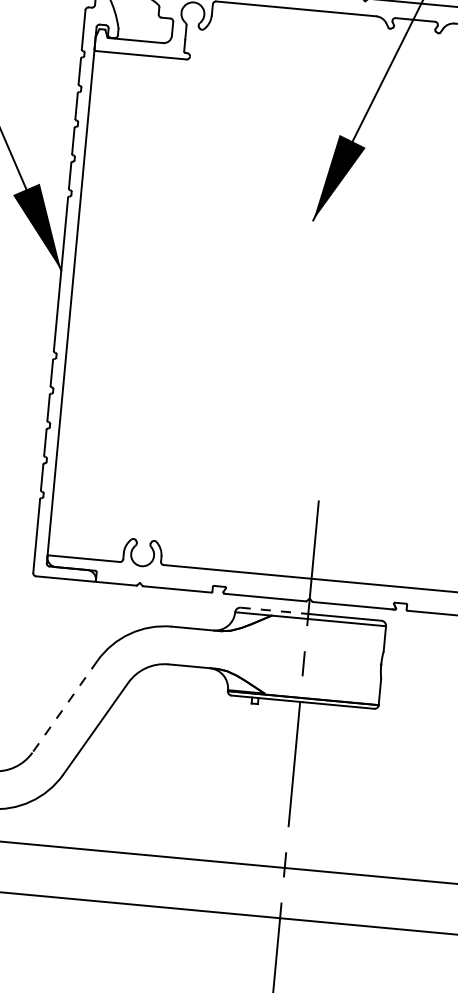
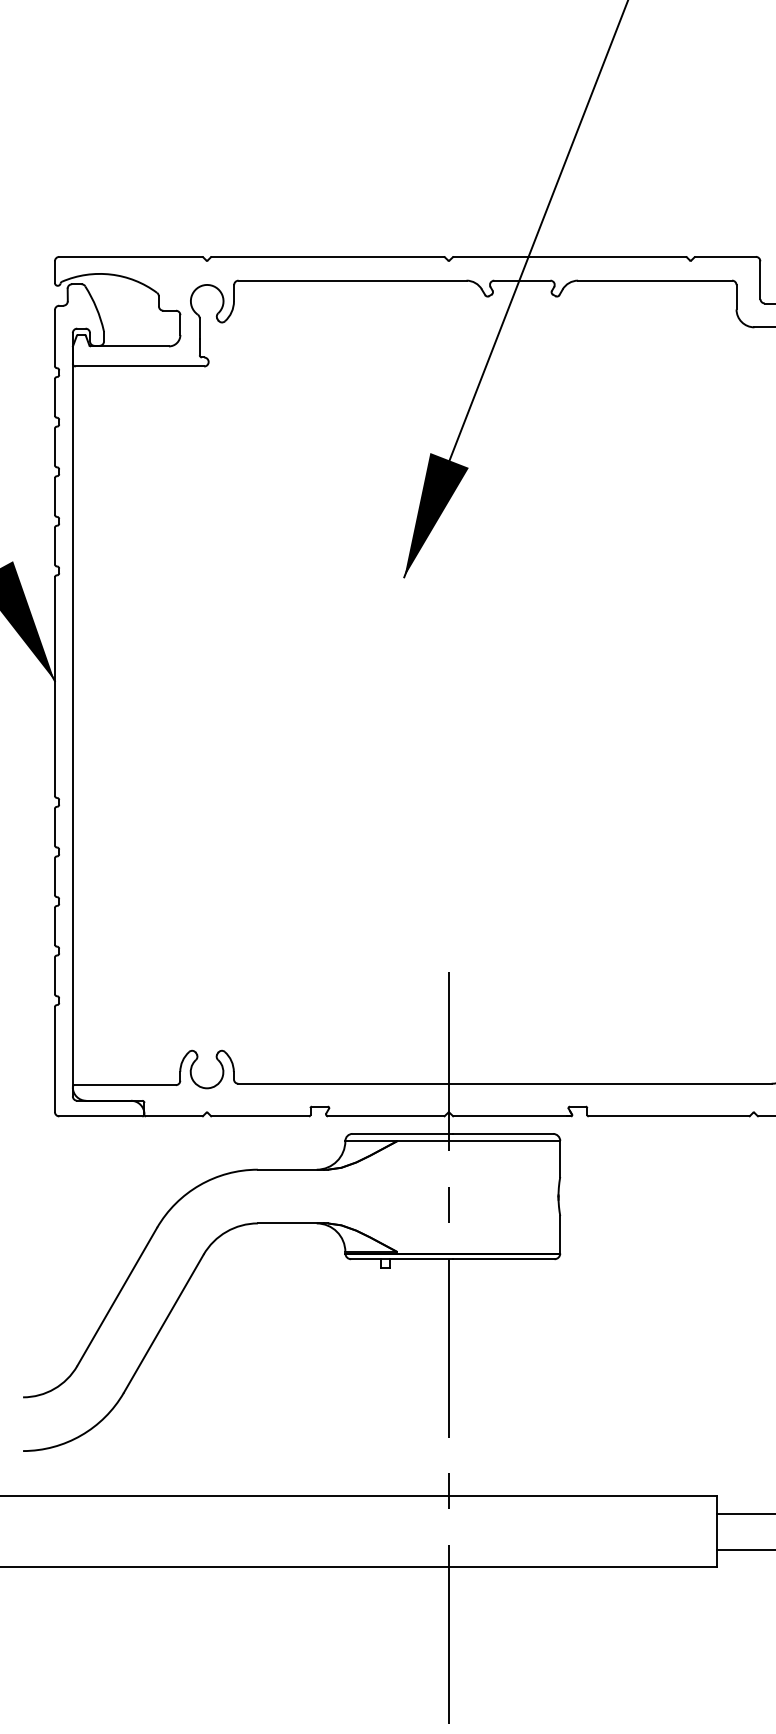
line: (275, 610) -> (402, 1133), dashed -> solid
line: (65, 706) -> (117, 1296), dashed -> solid

